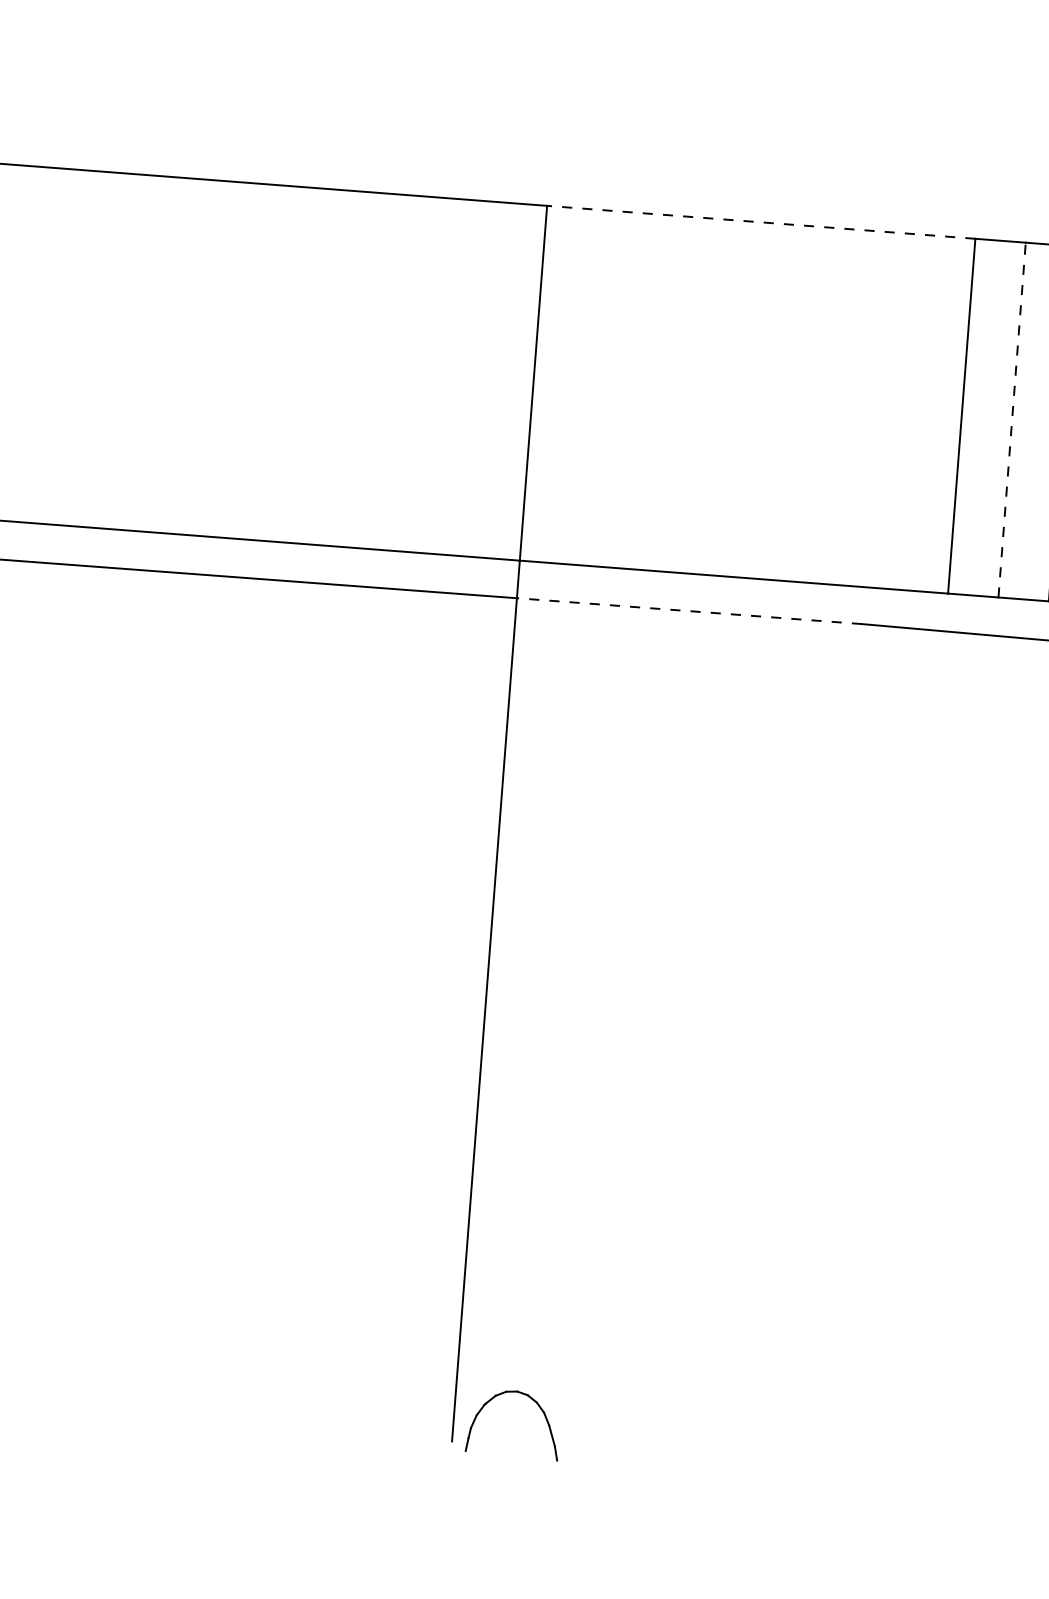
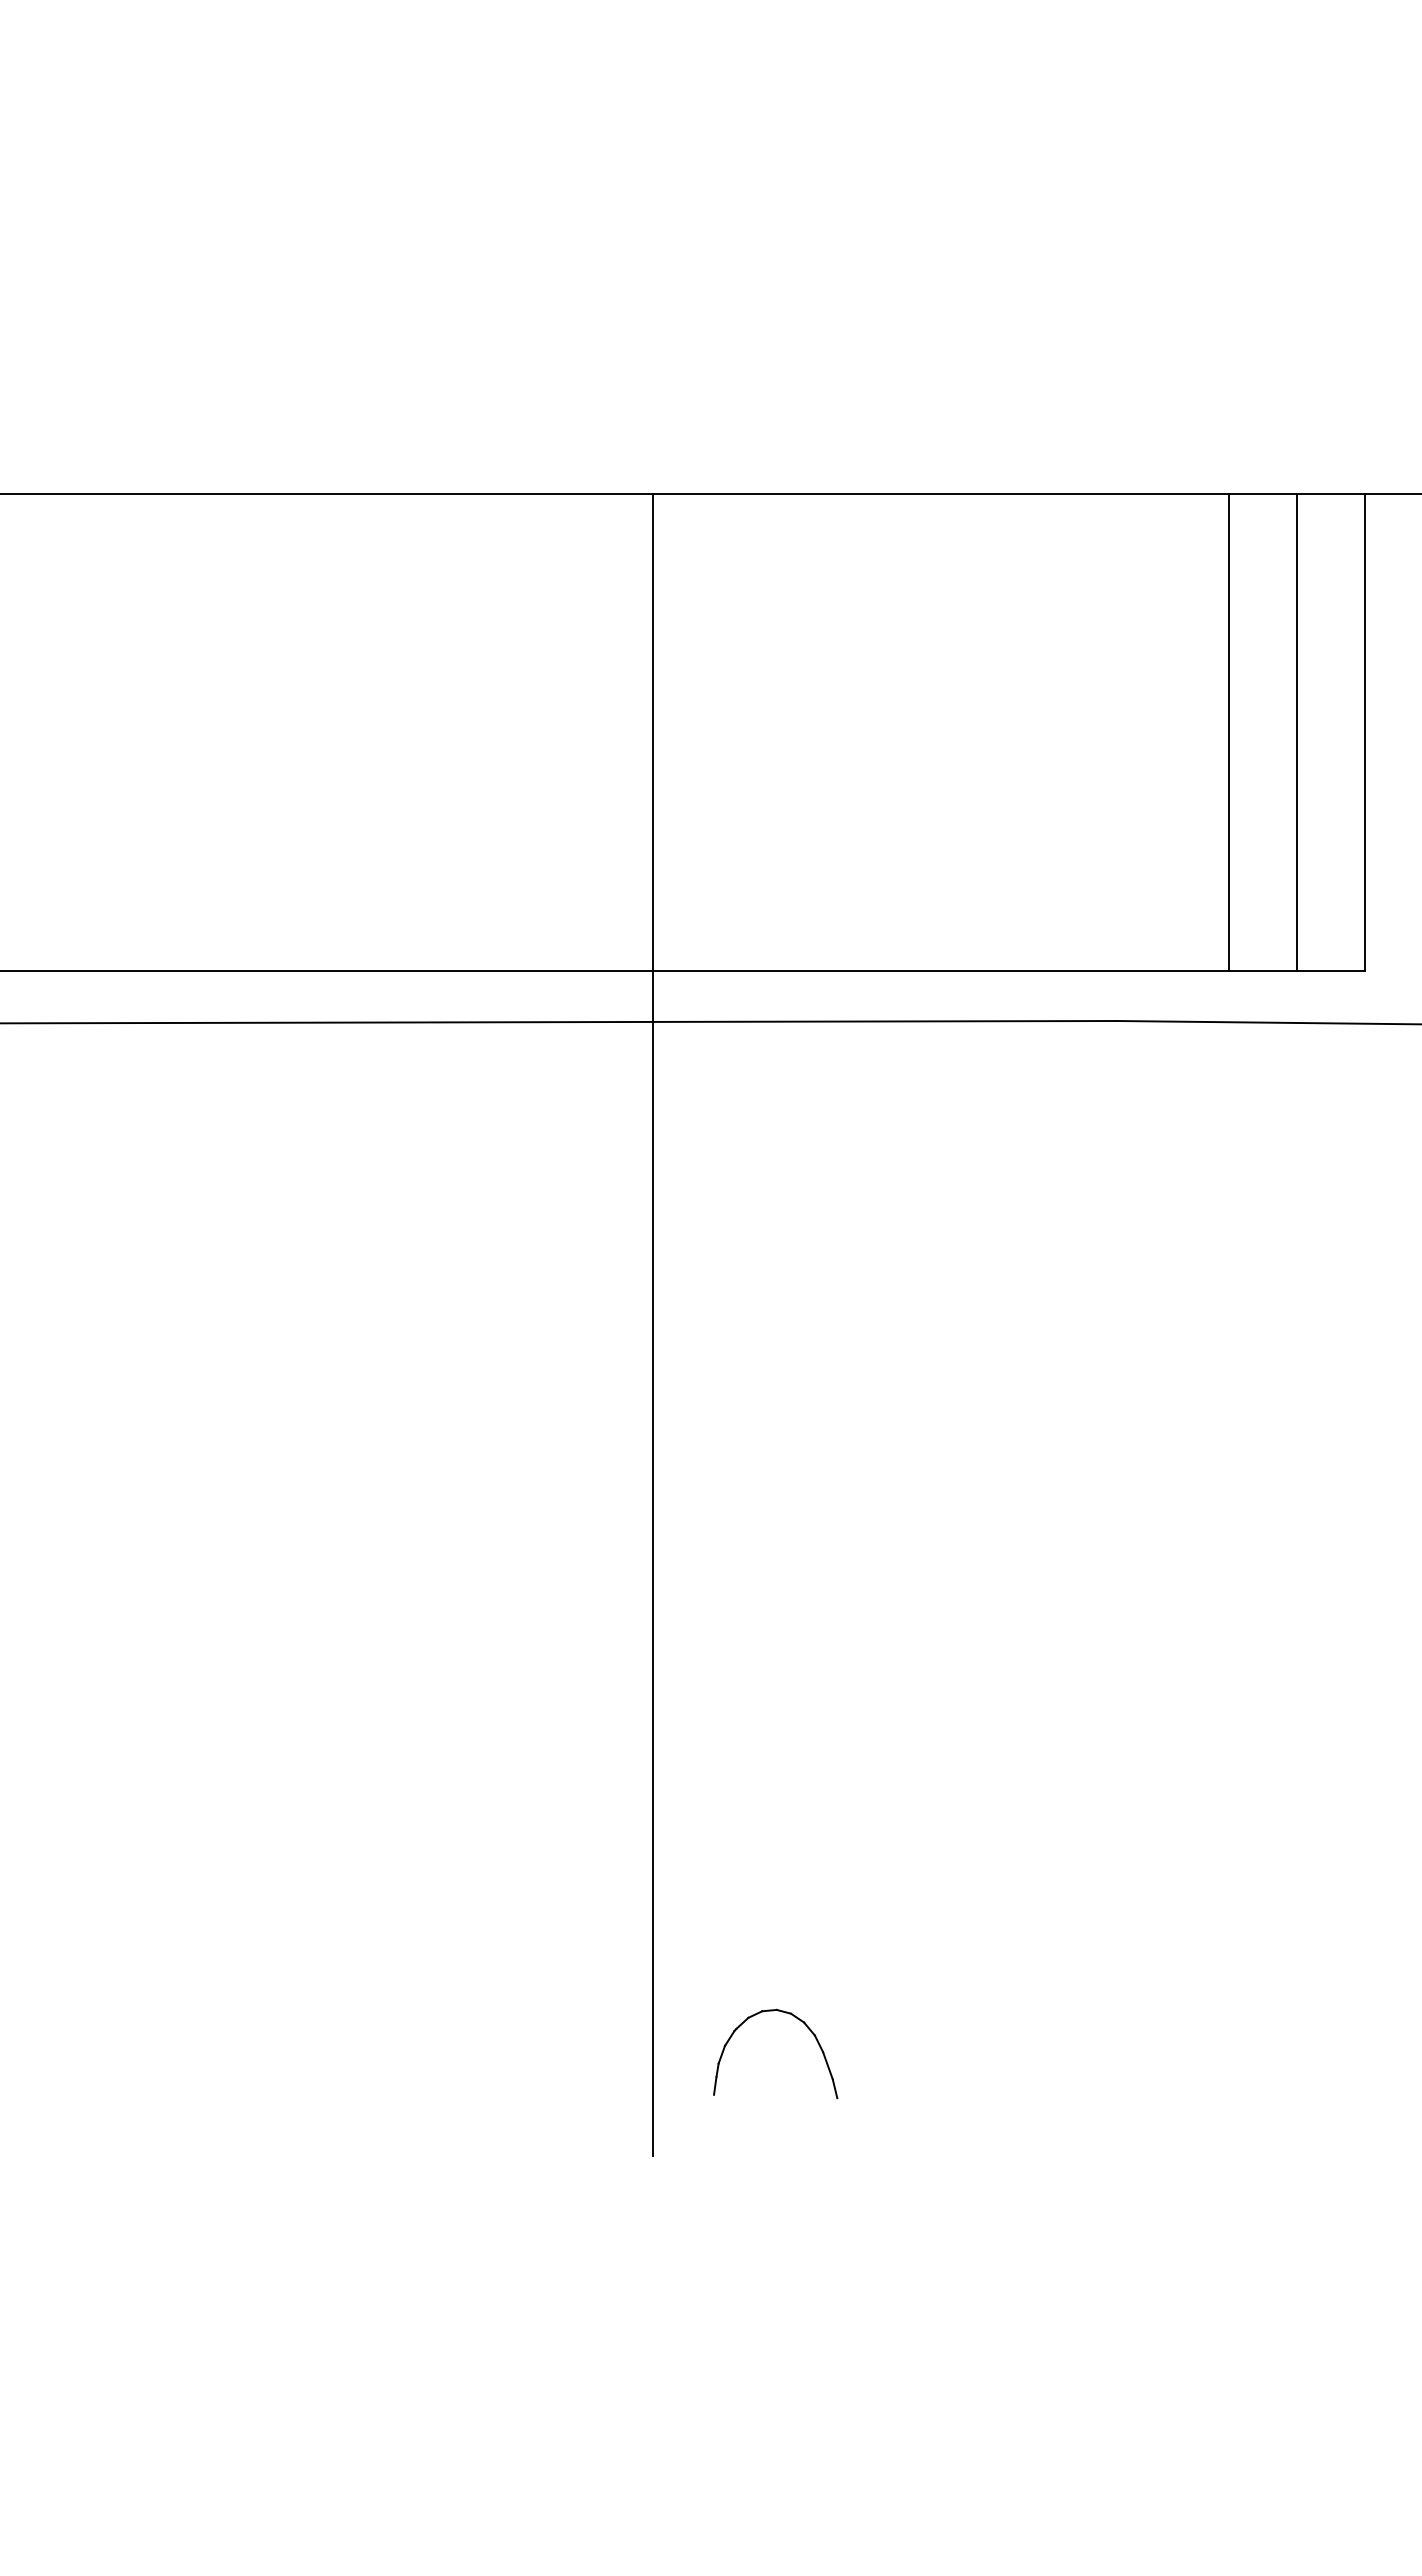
line: (760, 222) -> (940, 494), dashed -> solid
line: (1011, 419) -> (1296, 732), dashed -> solid
line: (689, 611) -> (884, 1021), dashed -> solid
part: (532, 1399) -> (797, 2019), moved

